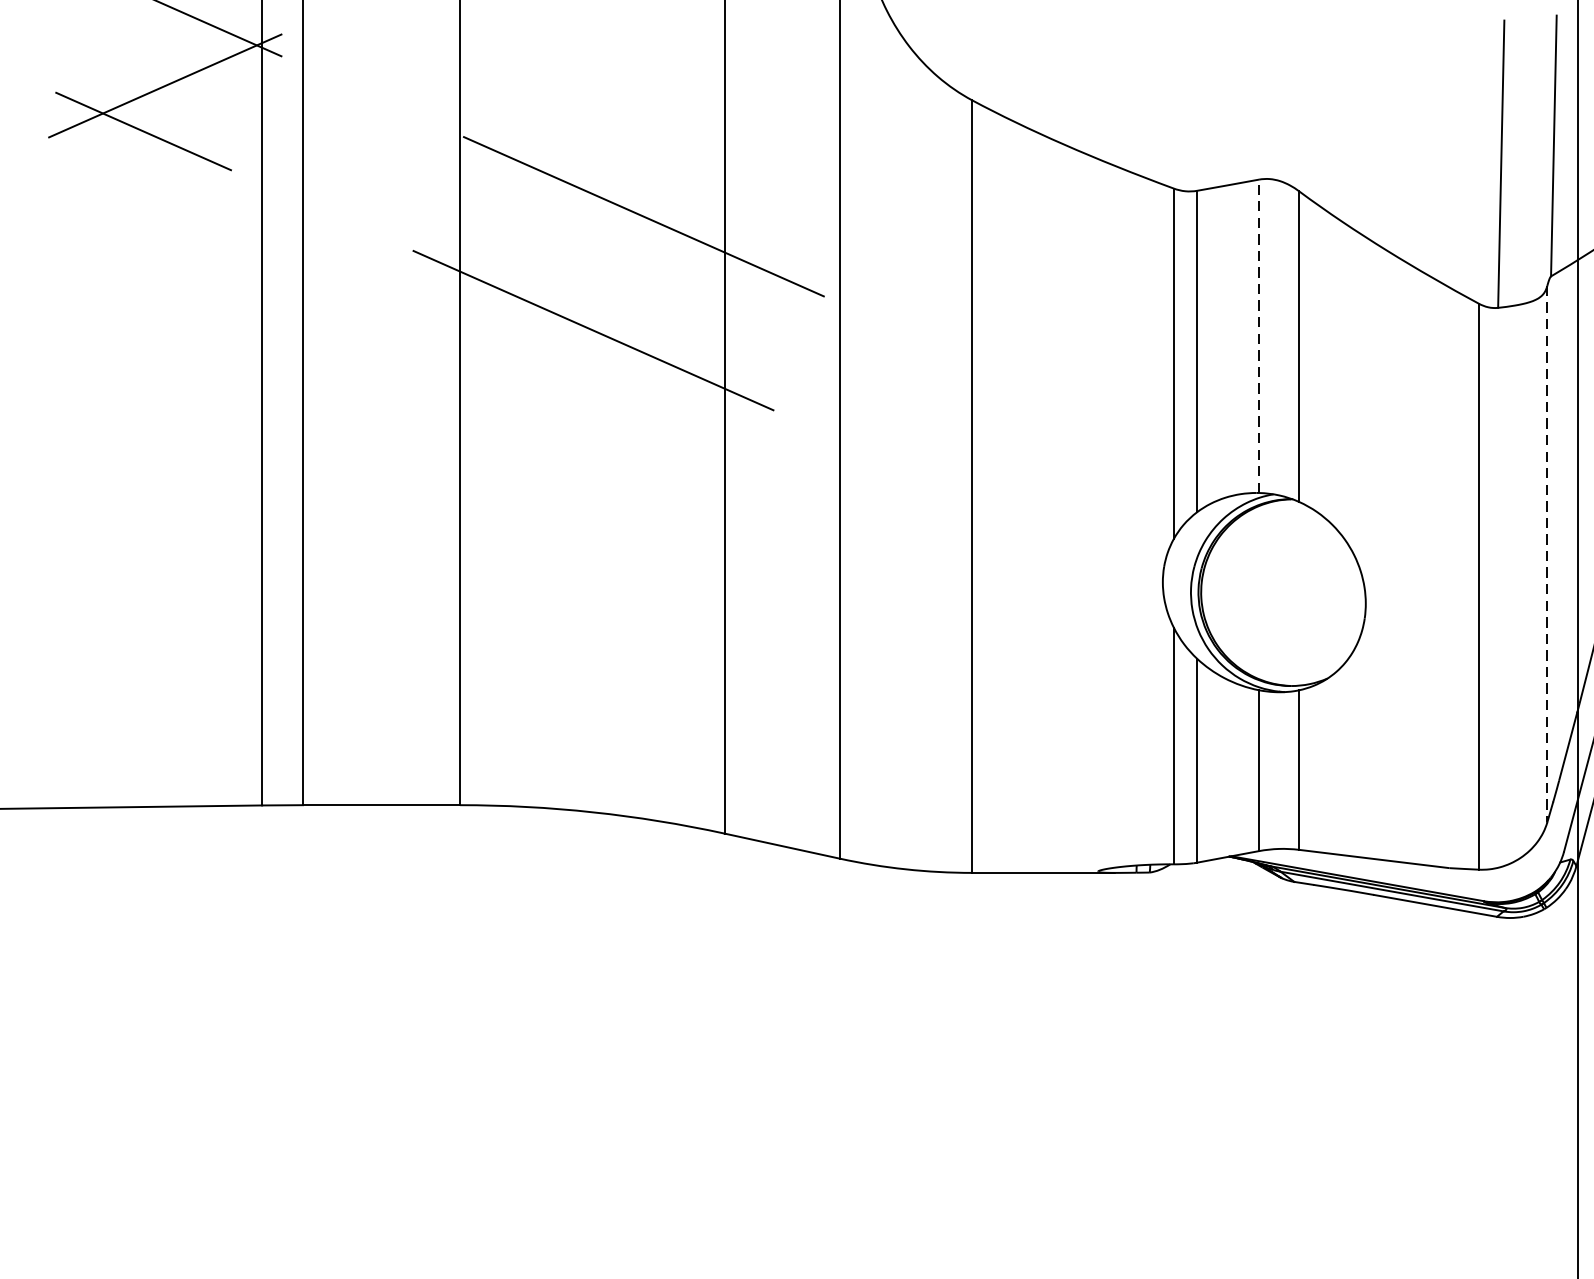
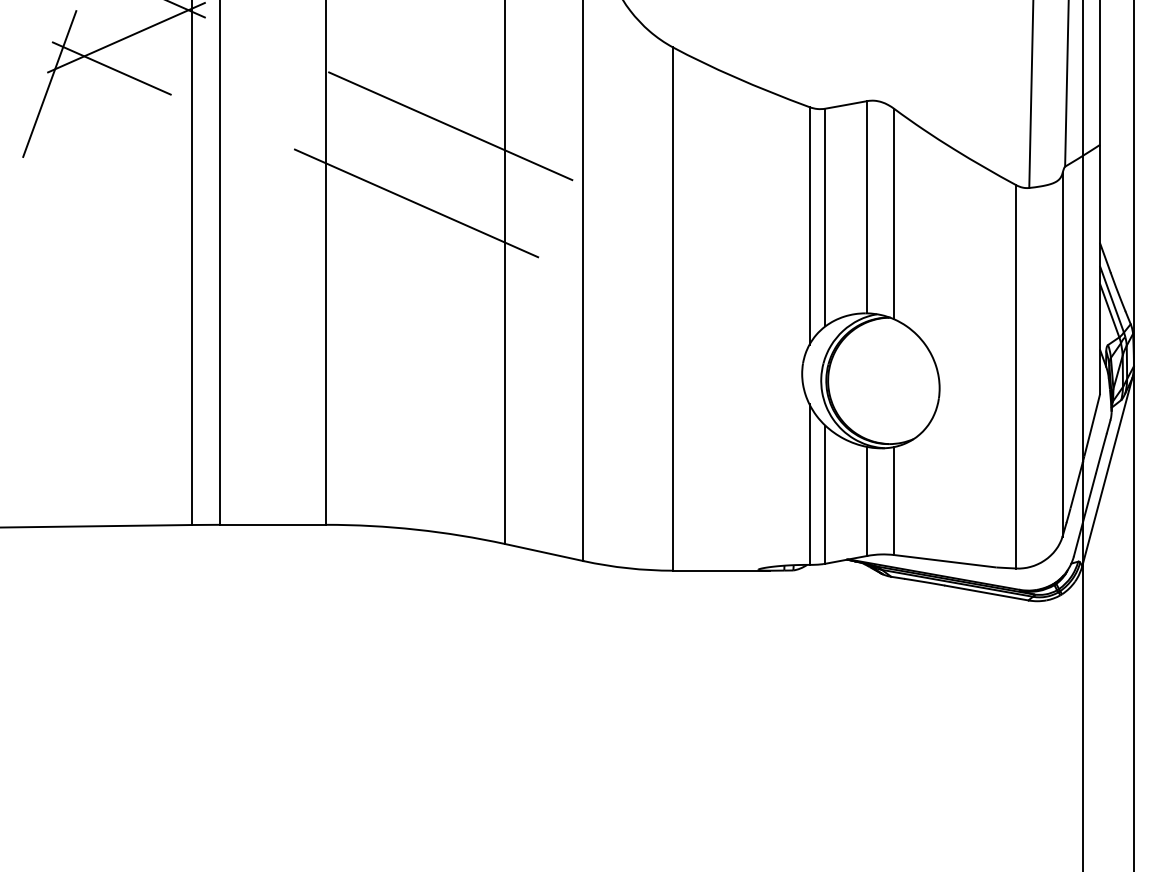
line: (51, 153) -> (49, 83), added
line: (1259, 335) -> (867, 206), dashed -> solid
line: (1547, 553) -> (1062, 354), dashed -> solid

